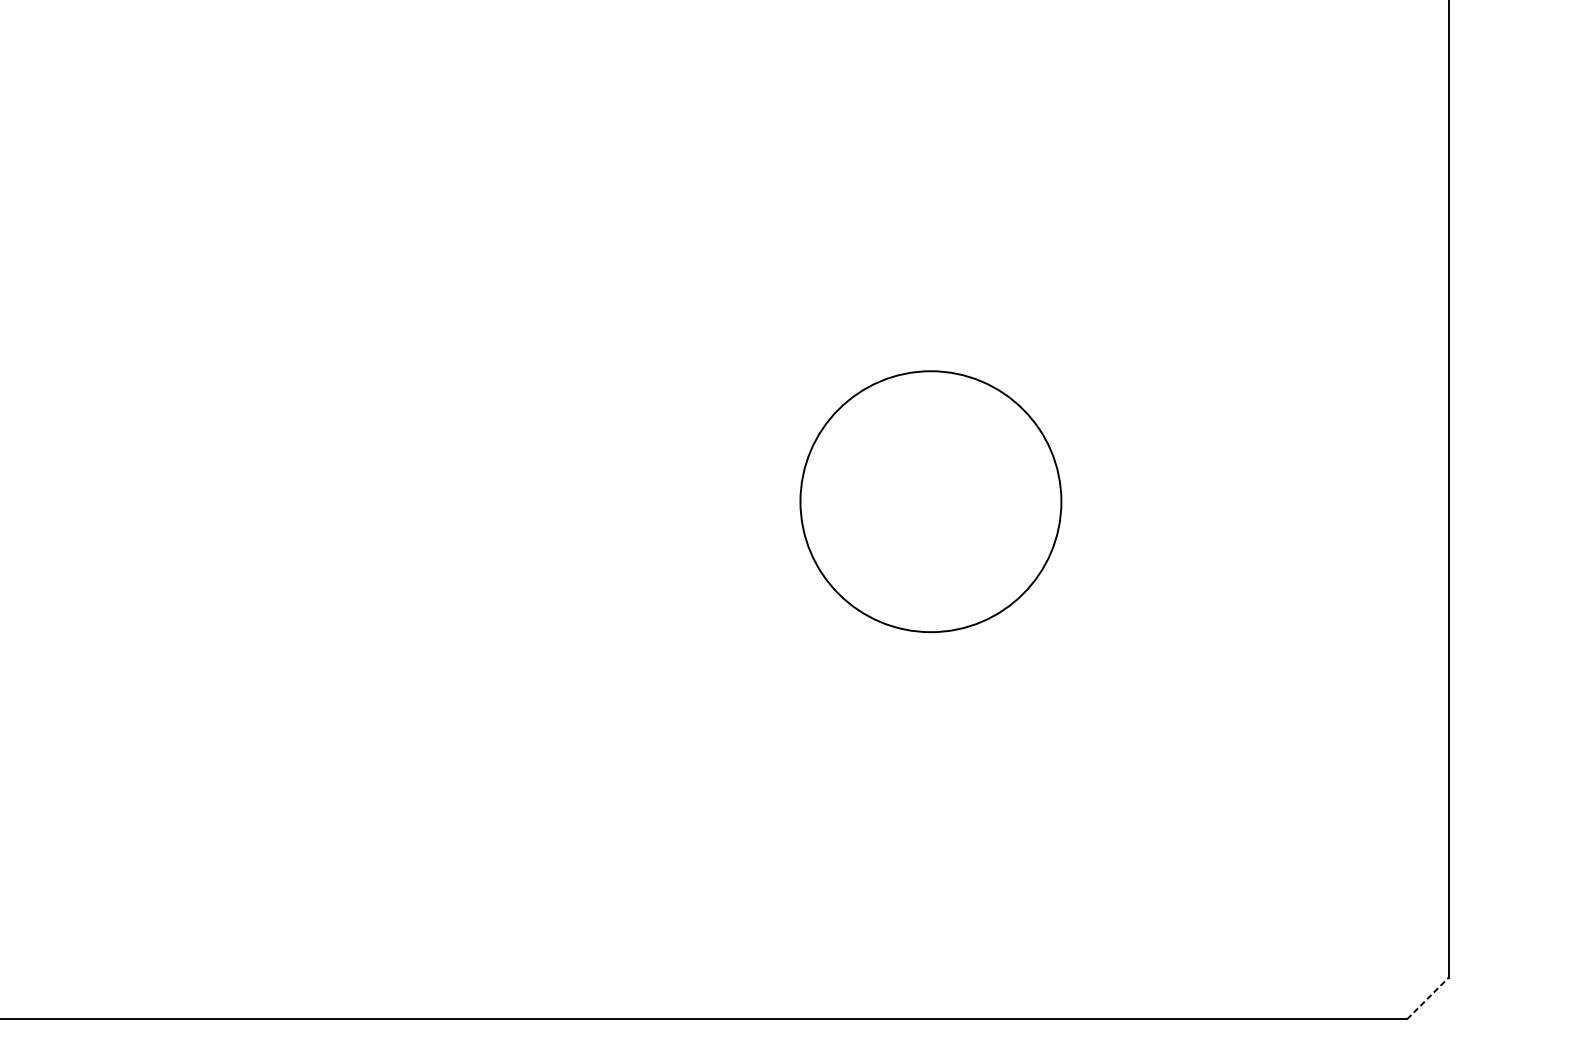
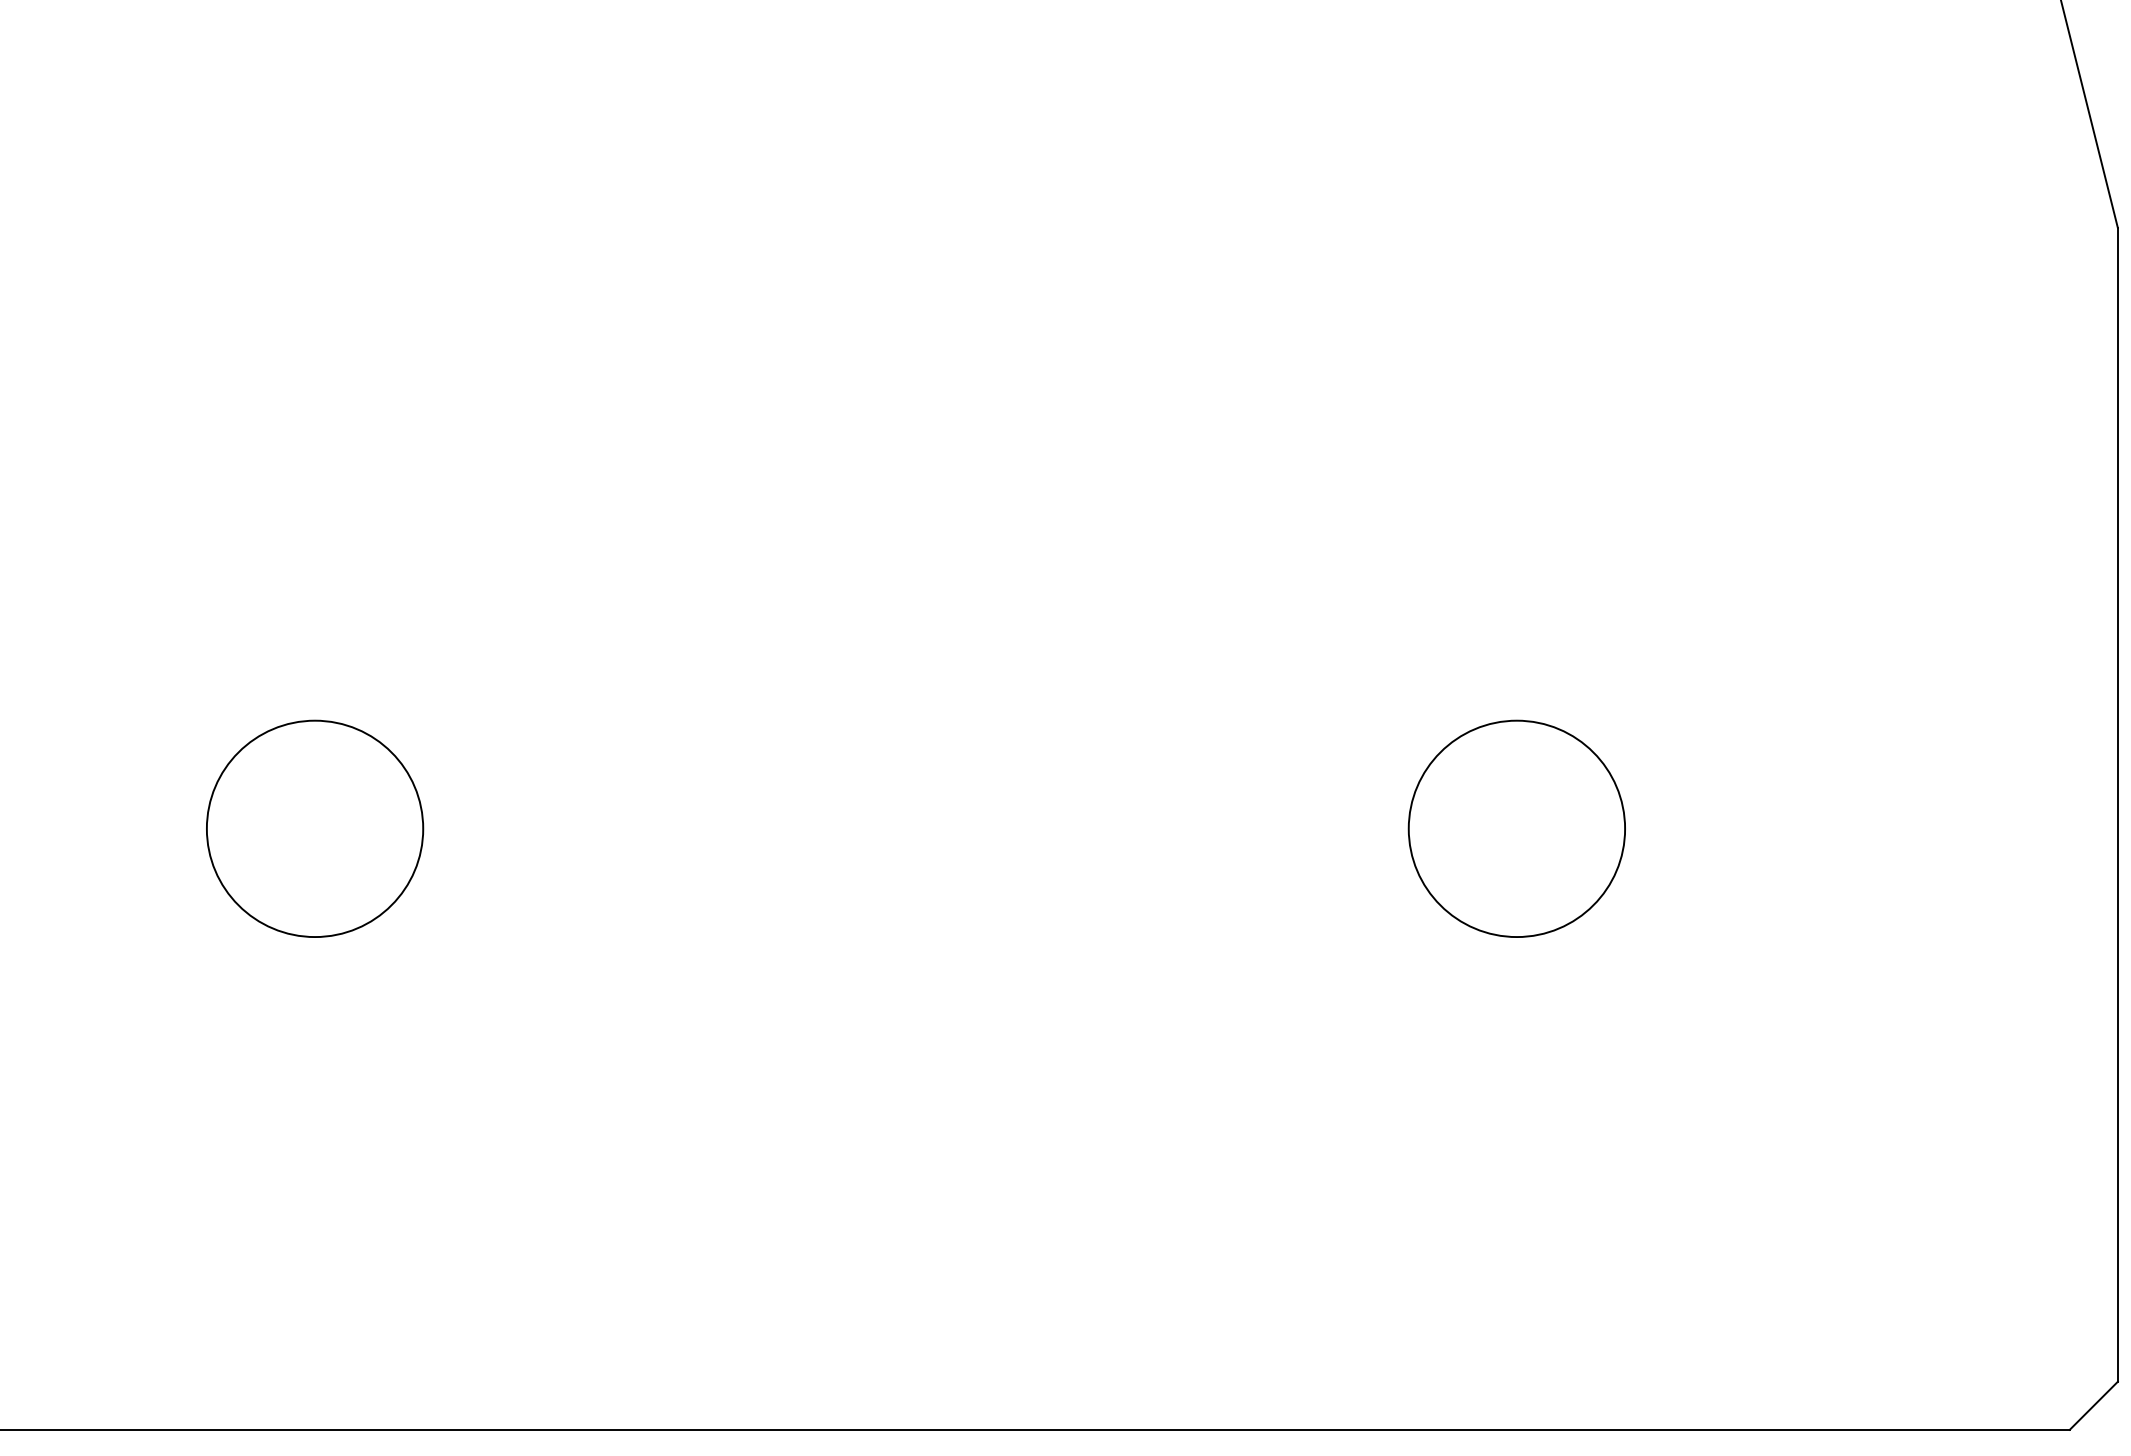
circle: (930, 501) -> (1516, 828), size x0.71
line: (1427, 998) -> (2093, 1405), dashed -> solid

